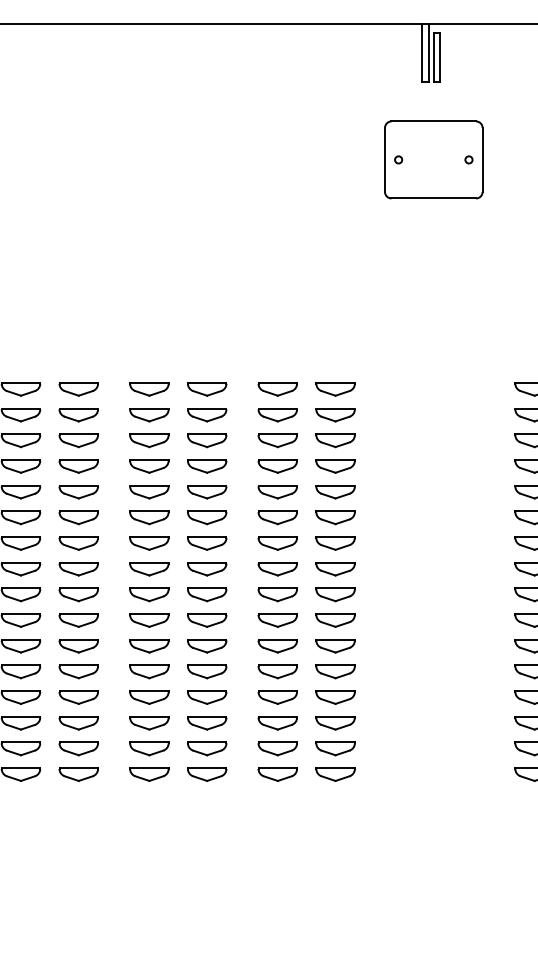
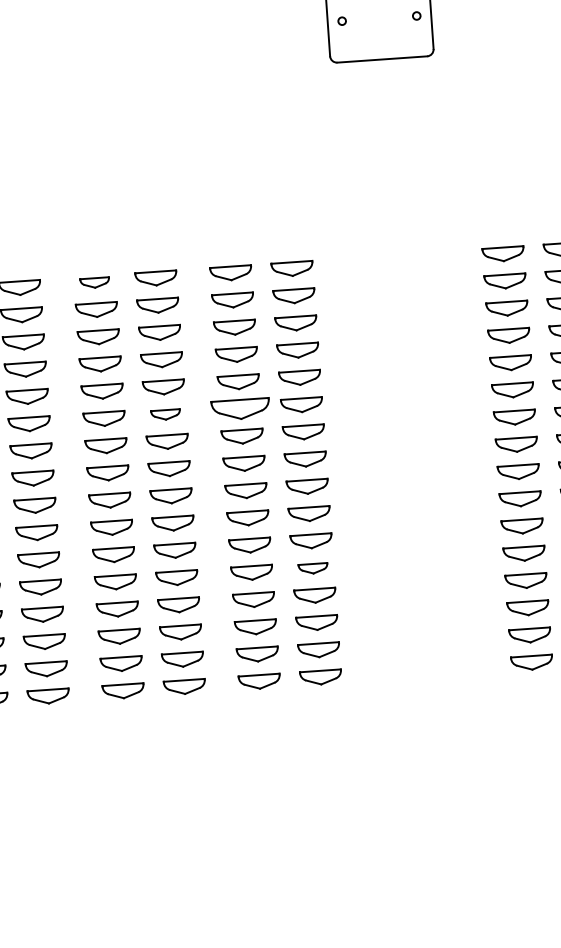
part: (149, 389) -> (95, 283), size x0.7
part: (207, 517) -> (166, 414), size x0.7
part: (277, 517) -> (240, 409), size x1.4
part: (335, 671) -> (313, 568), size x0.7

